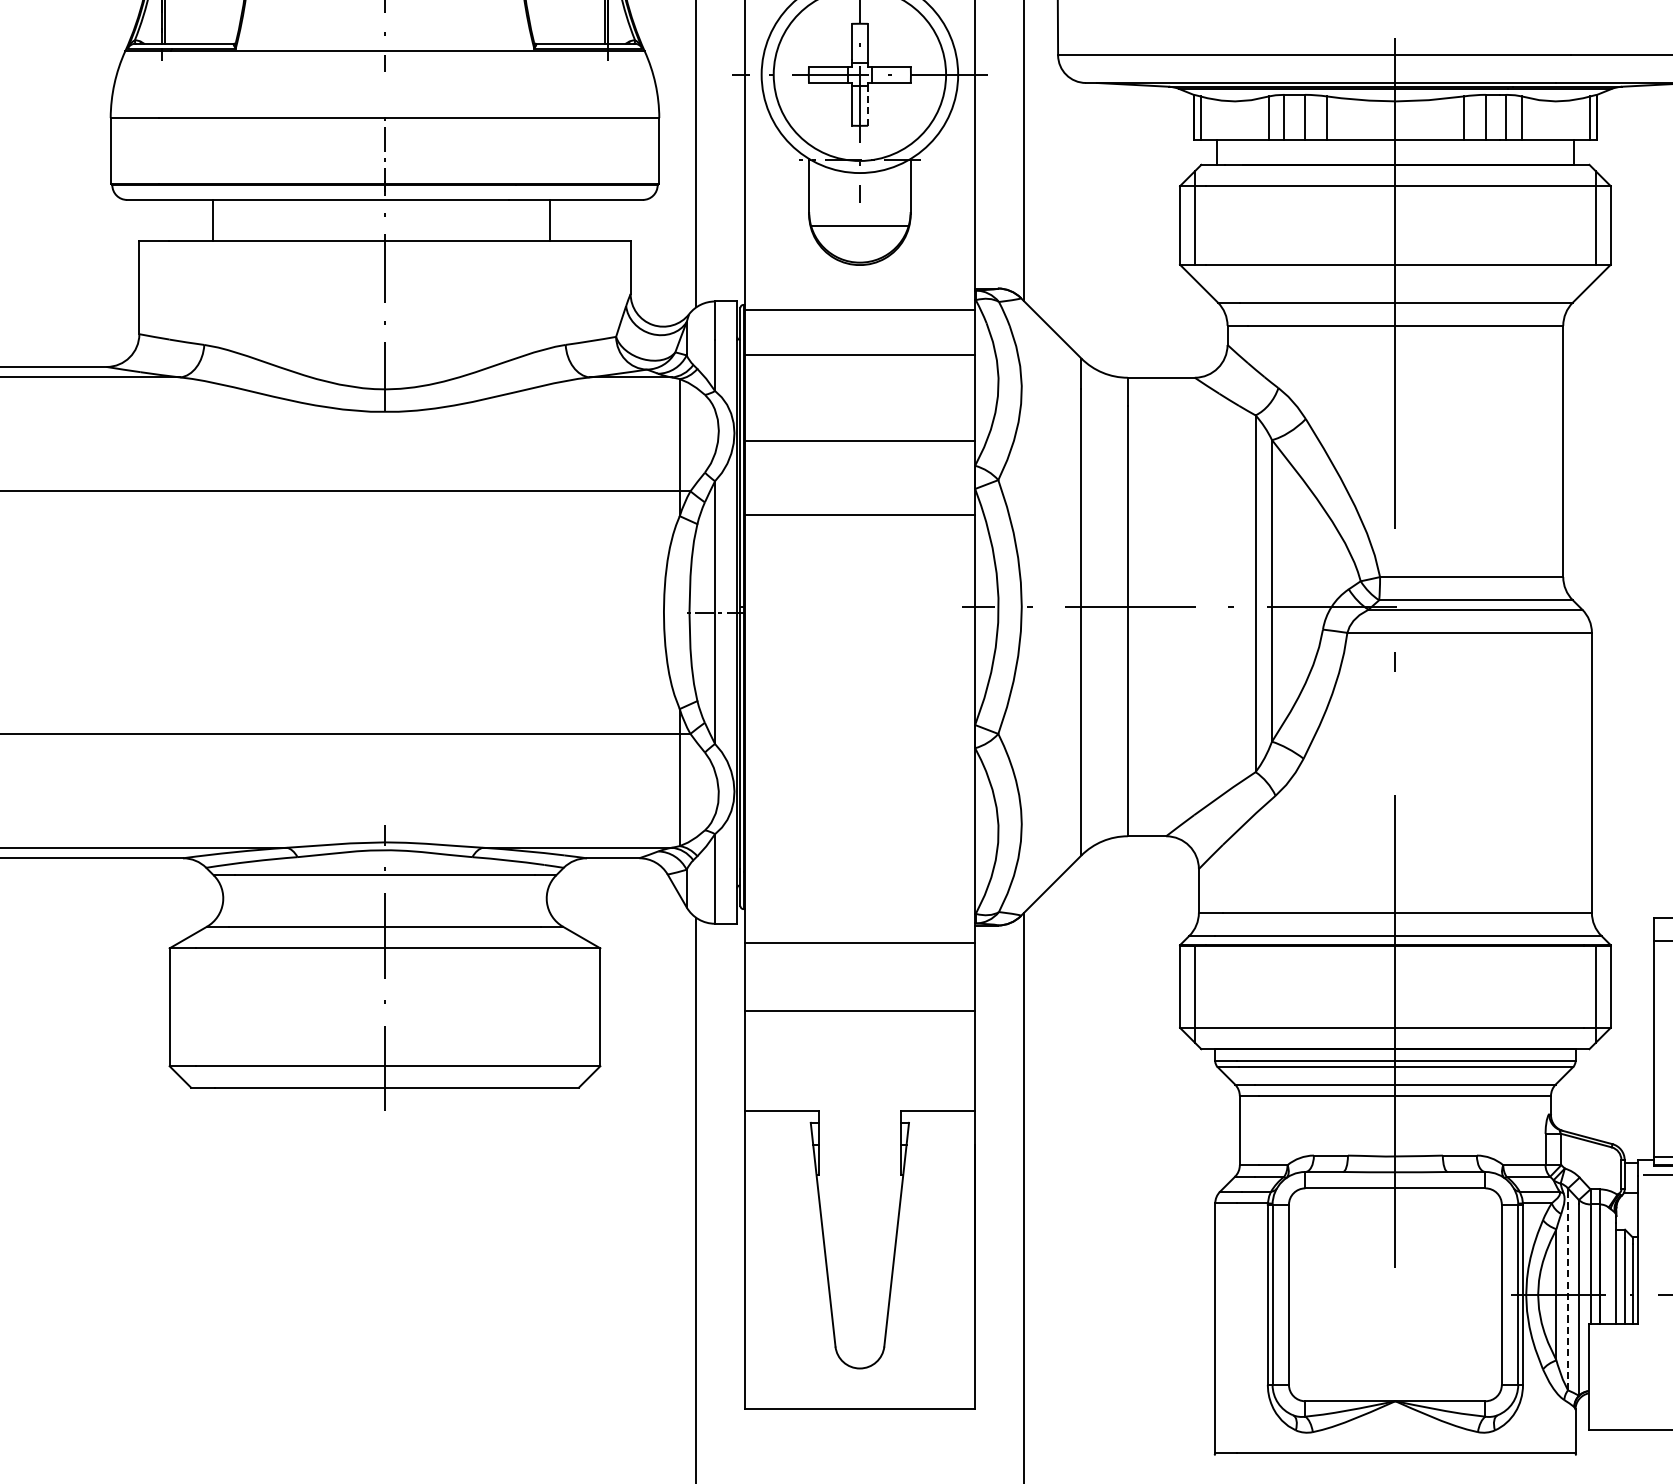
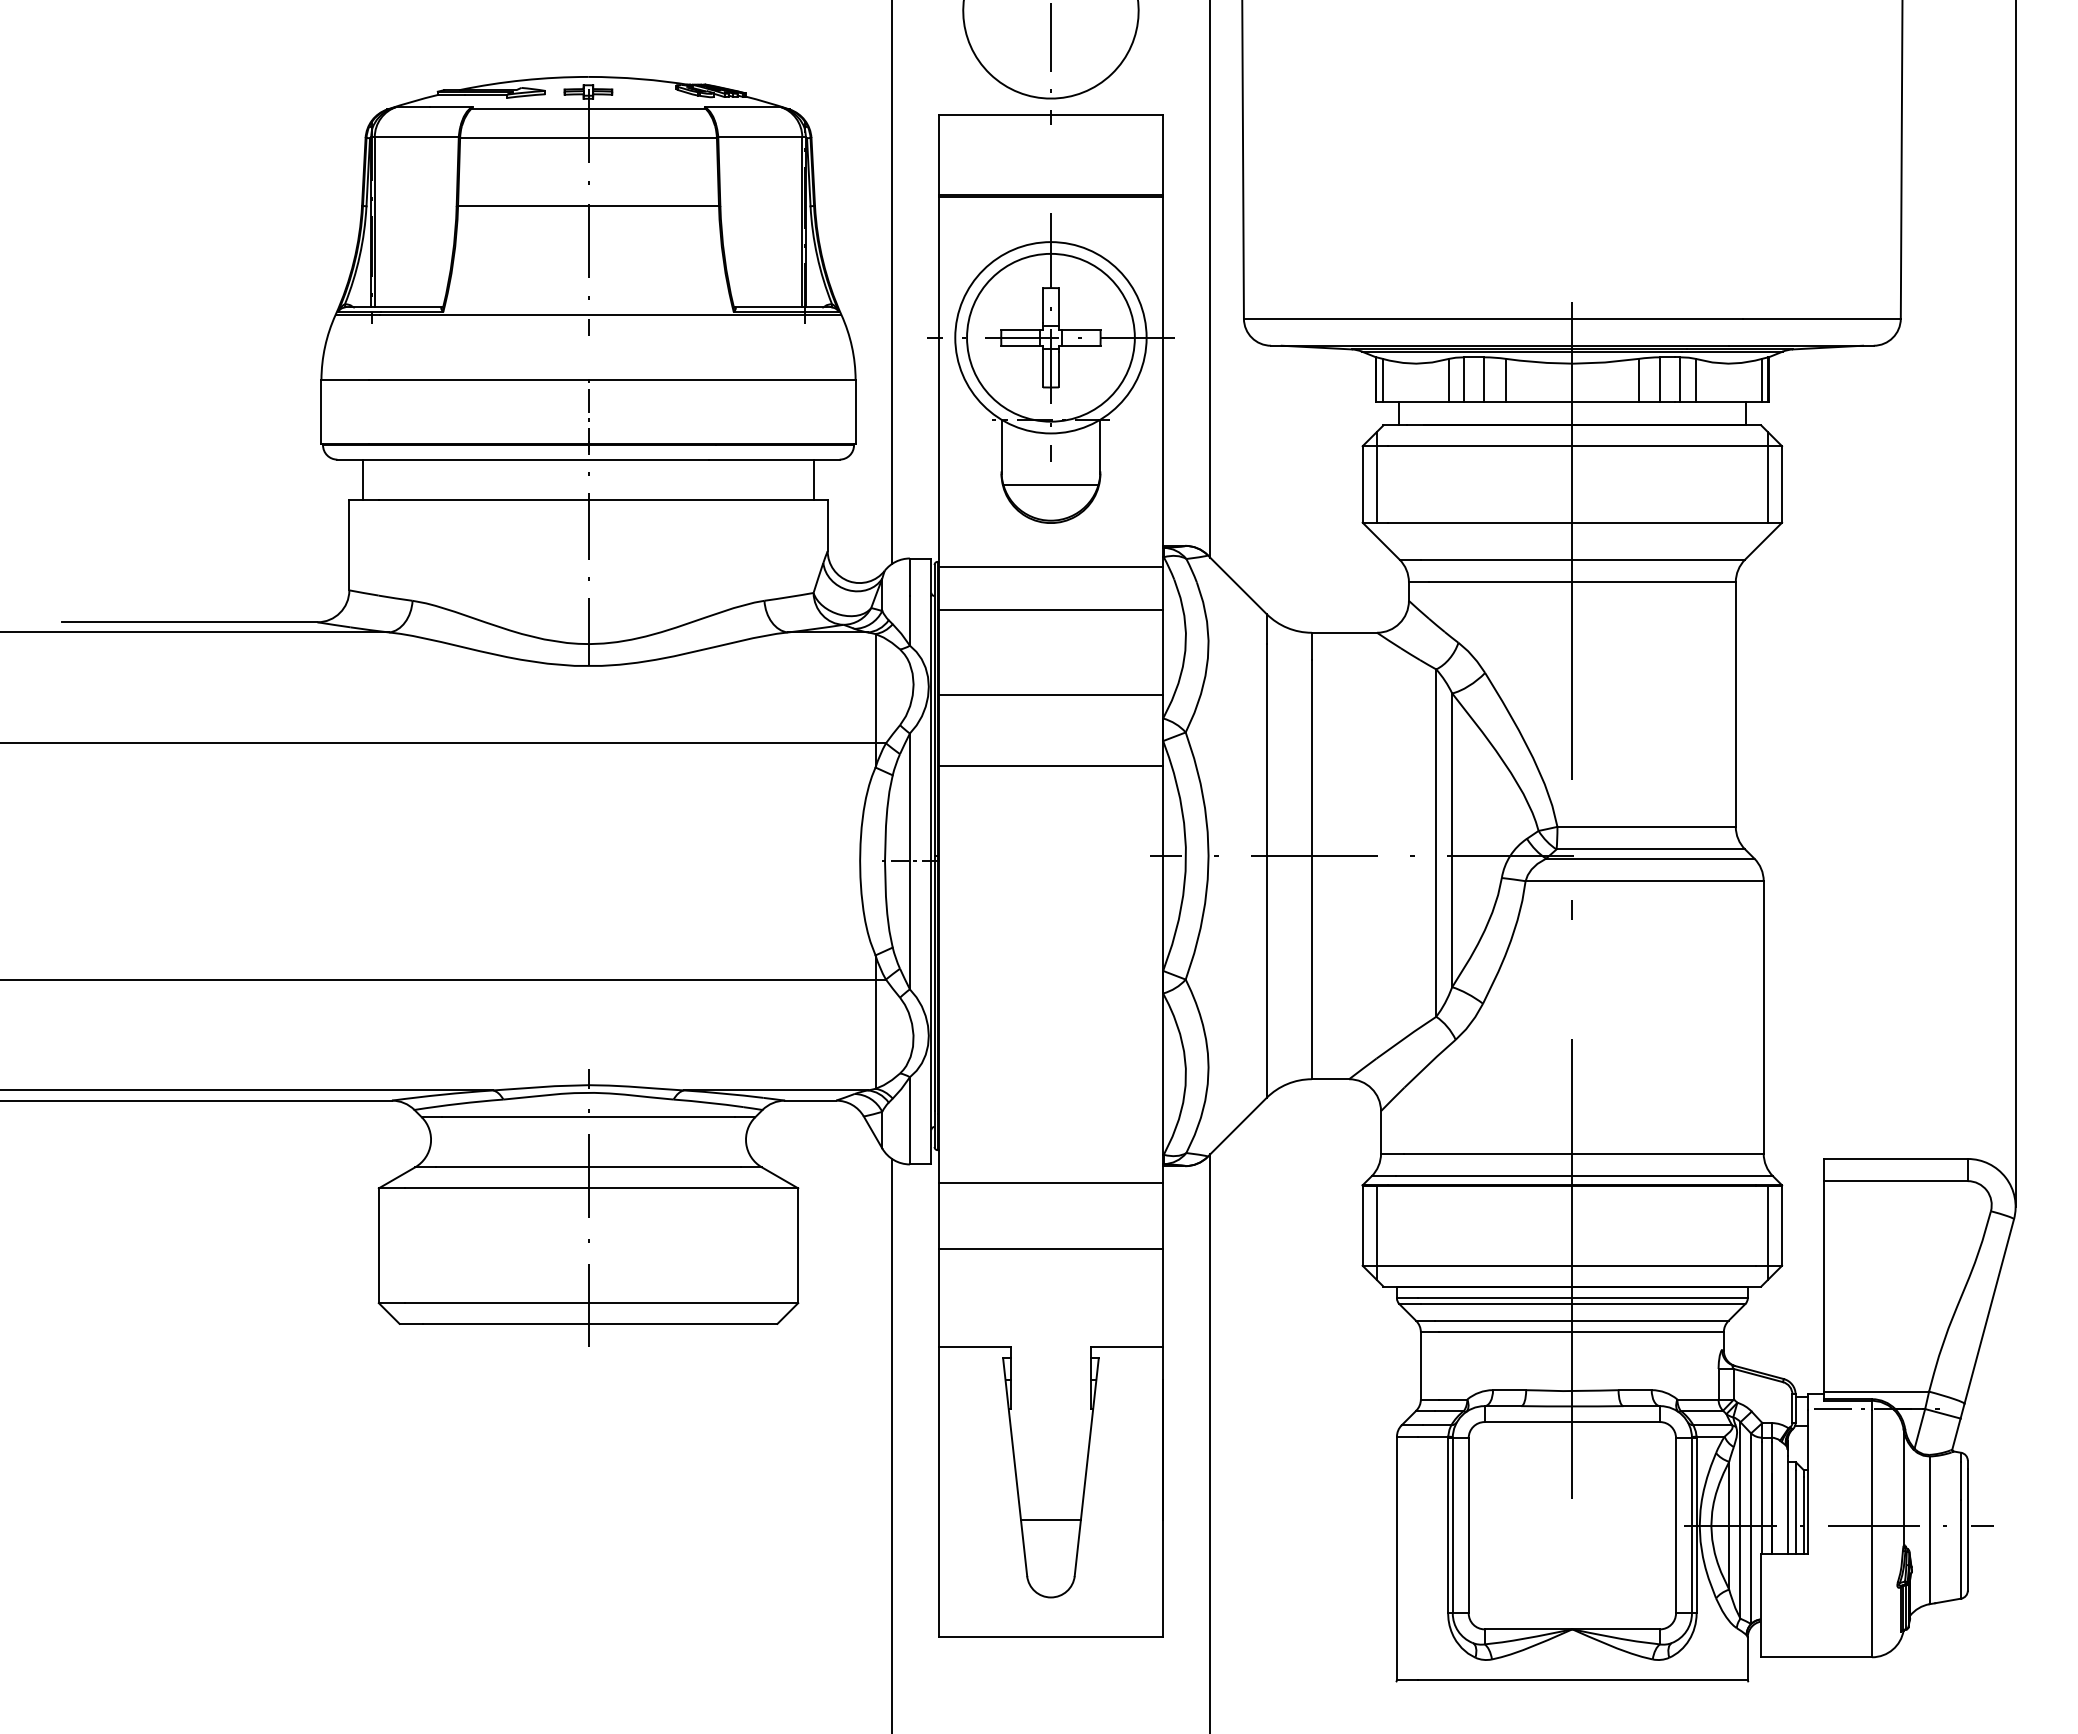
line: (867, 107) -> (1058, 369), dashed -> solid
line: (212, 220) -> (362, 479), moved
line: (550, 220) -> (814, 479), moved
line: (859, 1288) -> (1050, 1519), added
line: (1568, 1292) -> (1740, 1523), dashed -> solid

